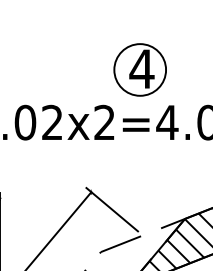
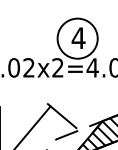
circle: (139, 69) -> (77, 38), size x1.4

